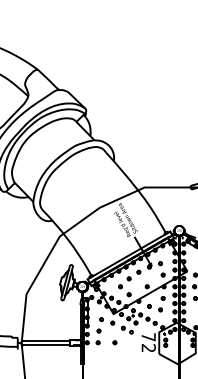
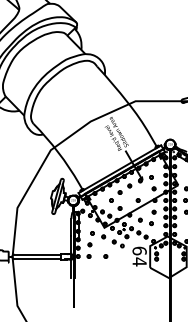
text: (148, 342) -> (139, 256), 72 -> 64

